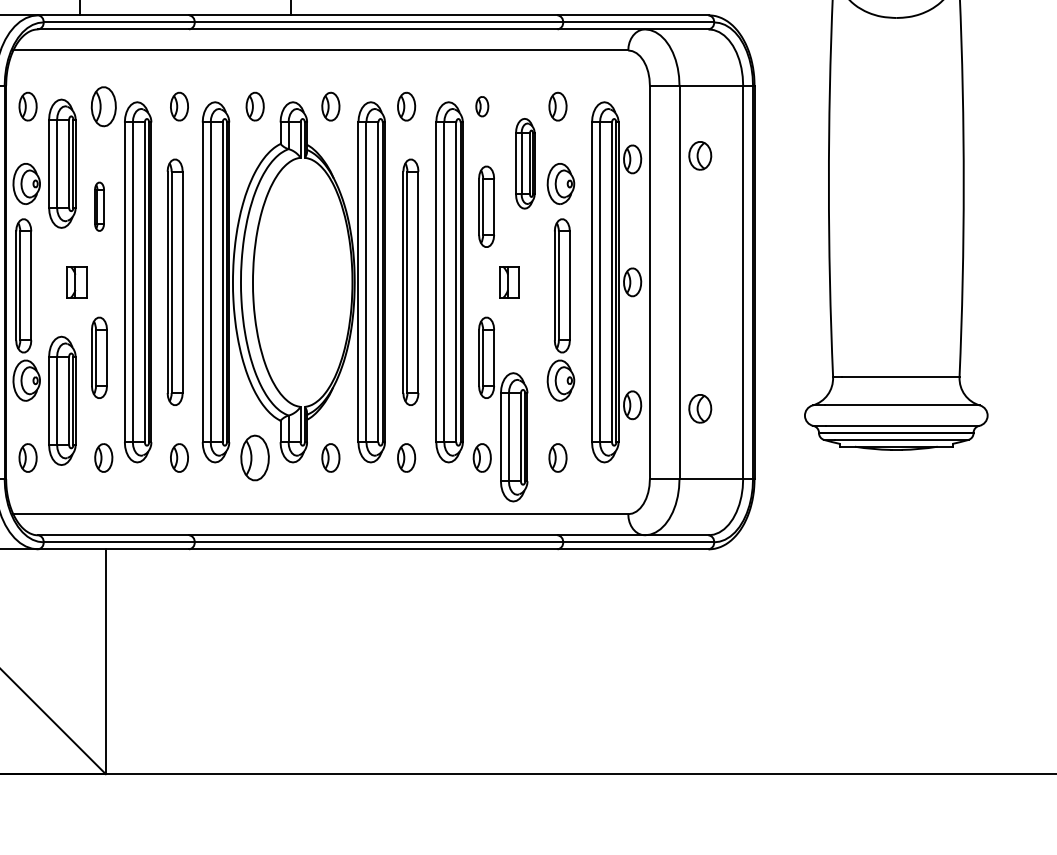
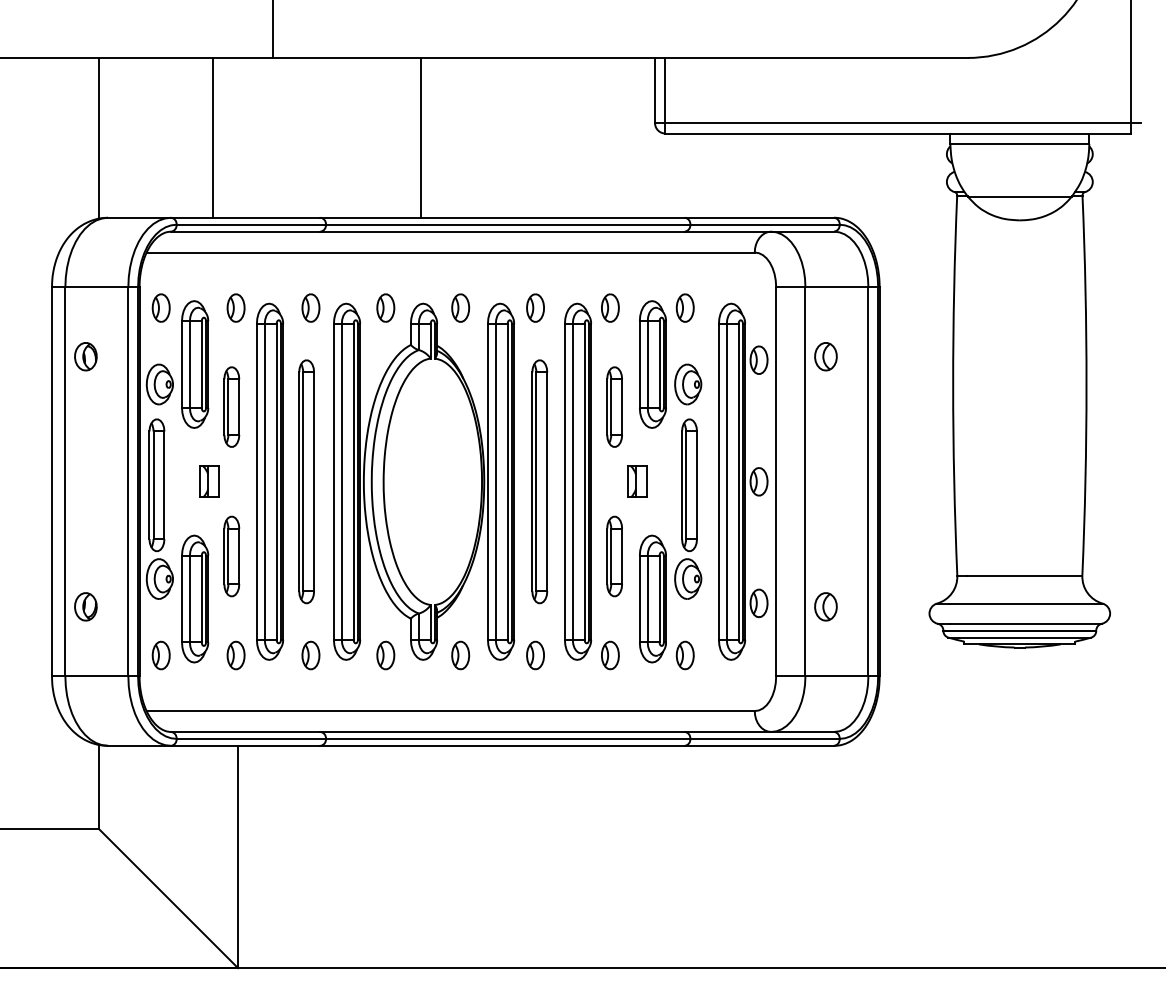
part: (103, 106) -> (235, 307), size x0.71
part: (482, 106) -> (610, 307), size x1.43
part: (524, 163) -> (652, 364), size x1.43
part: (99, 206) -> (231, 406), size x1.67
part: (513, 436) -> (652, 598), moved
part: (254, 457) -> (385, 655), size x0.62

